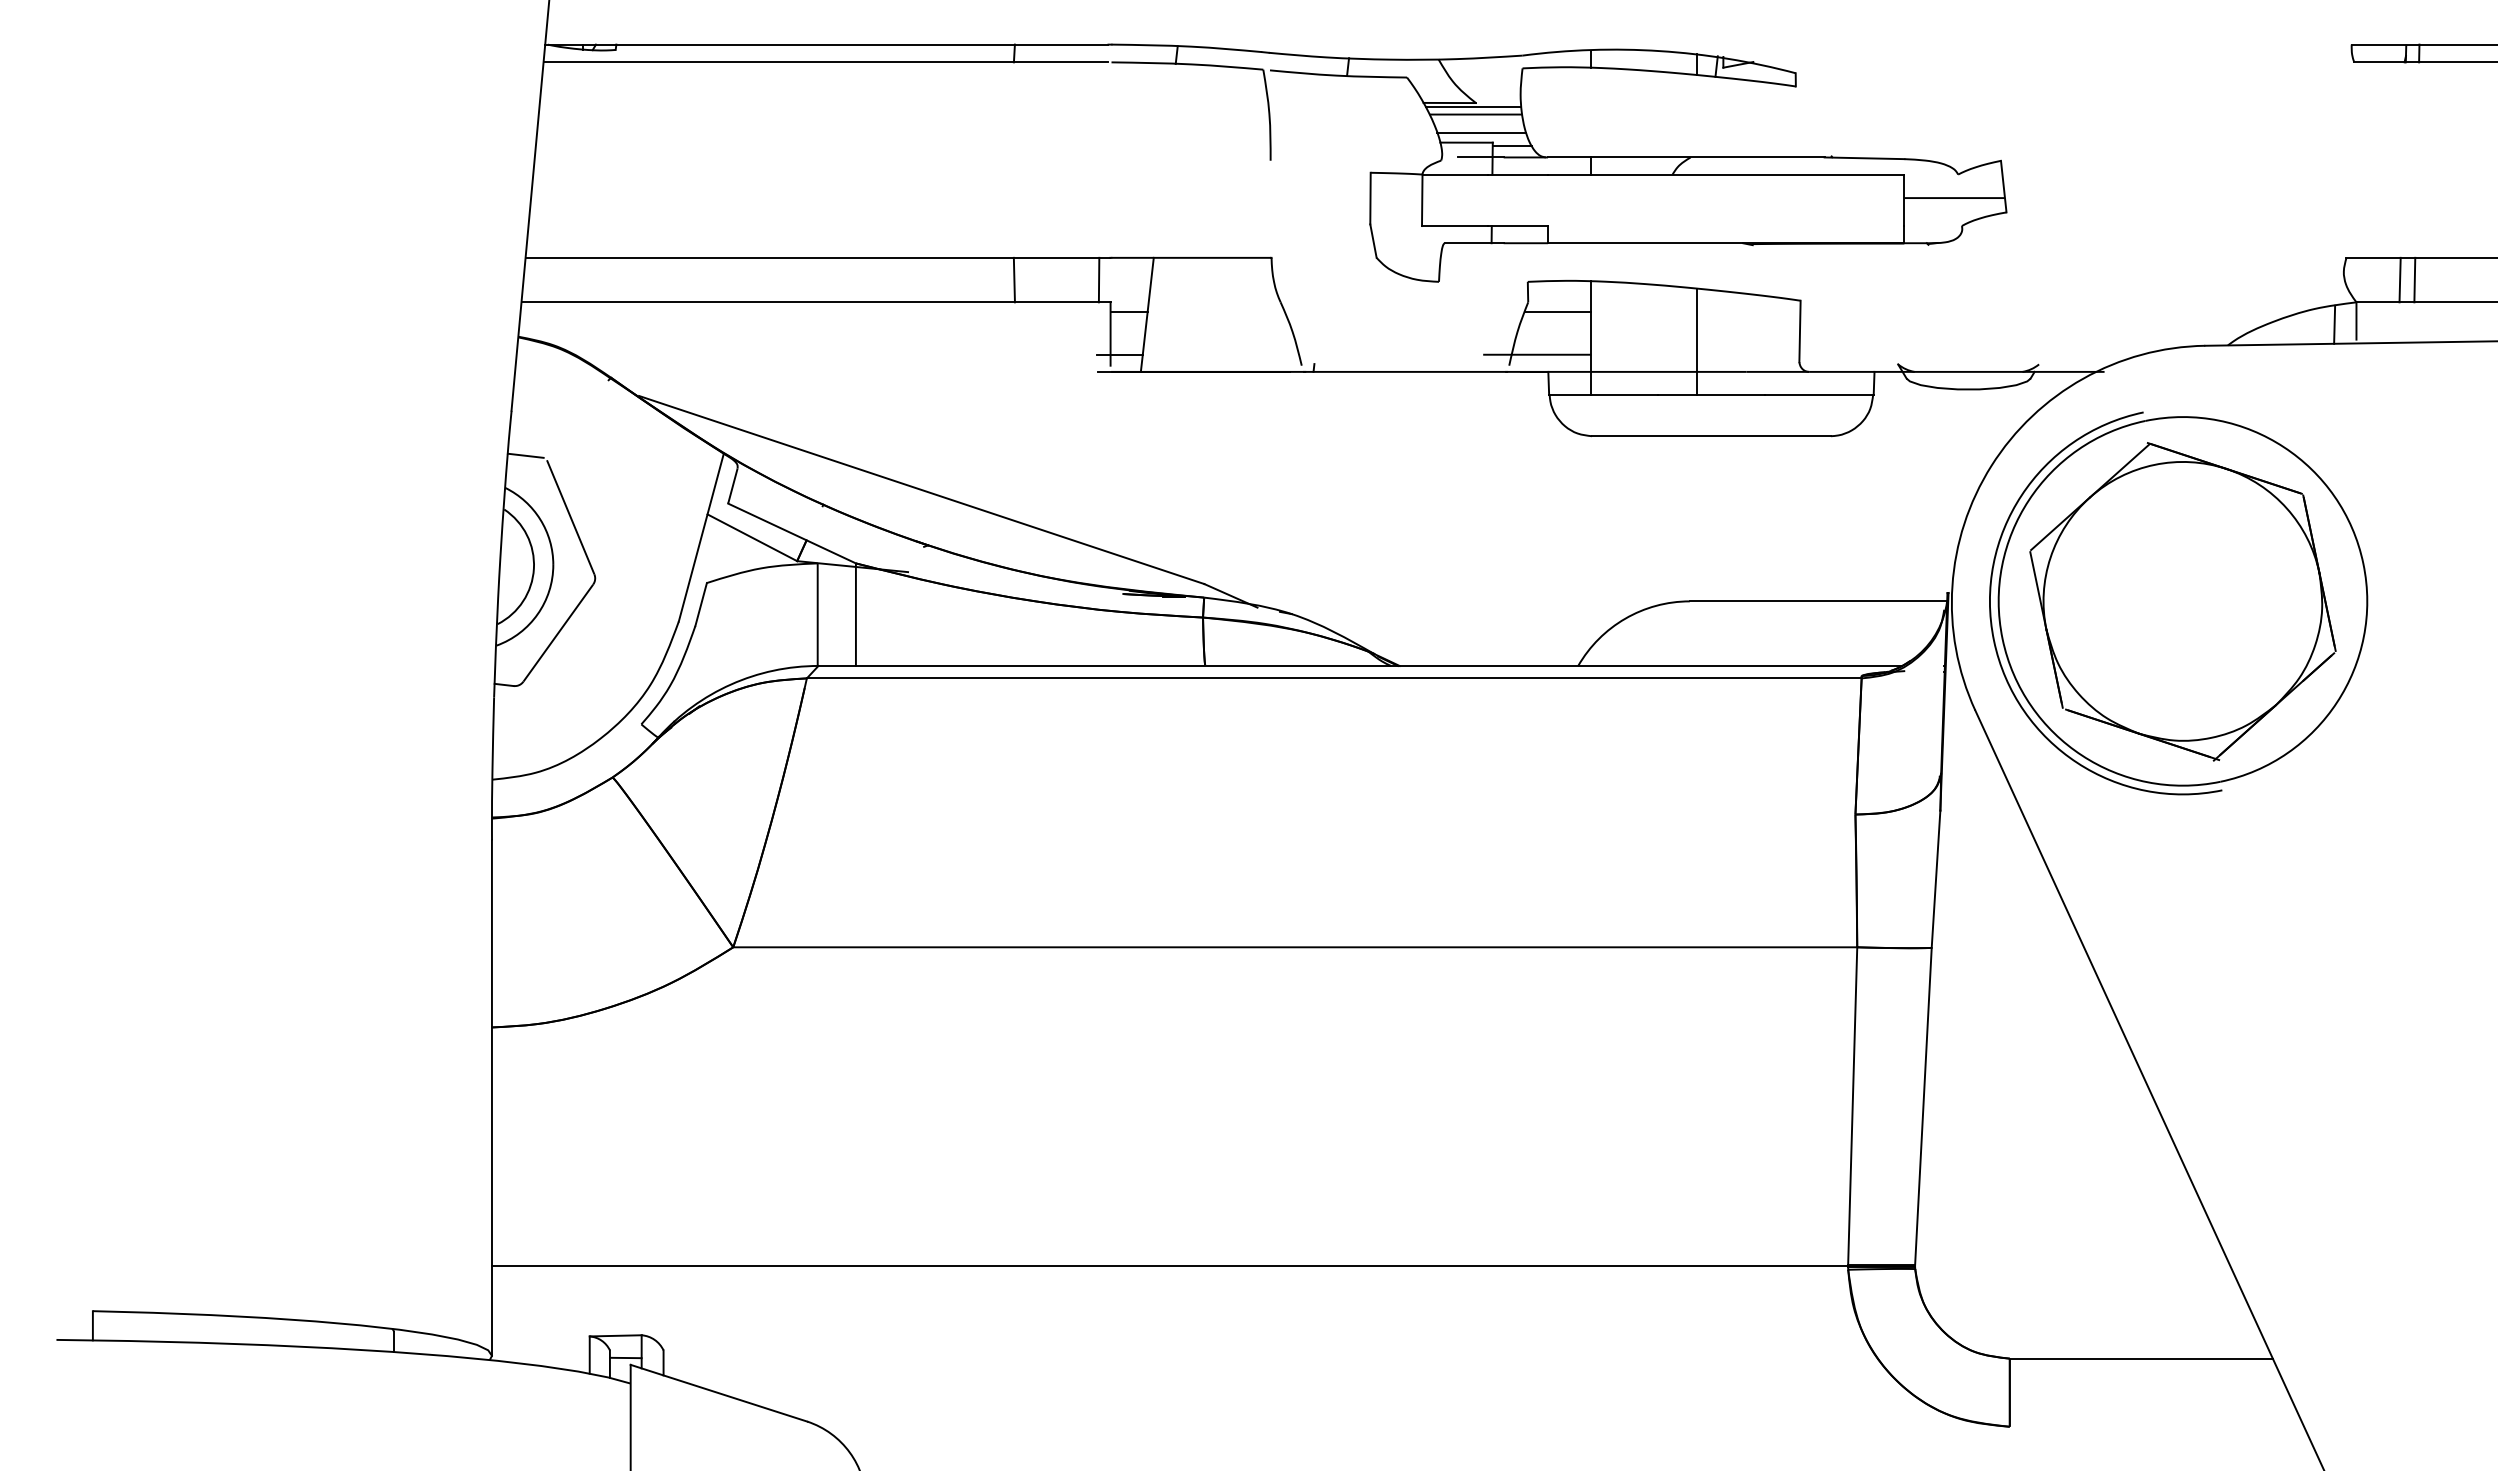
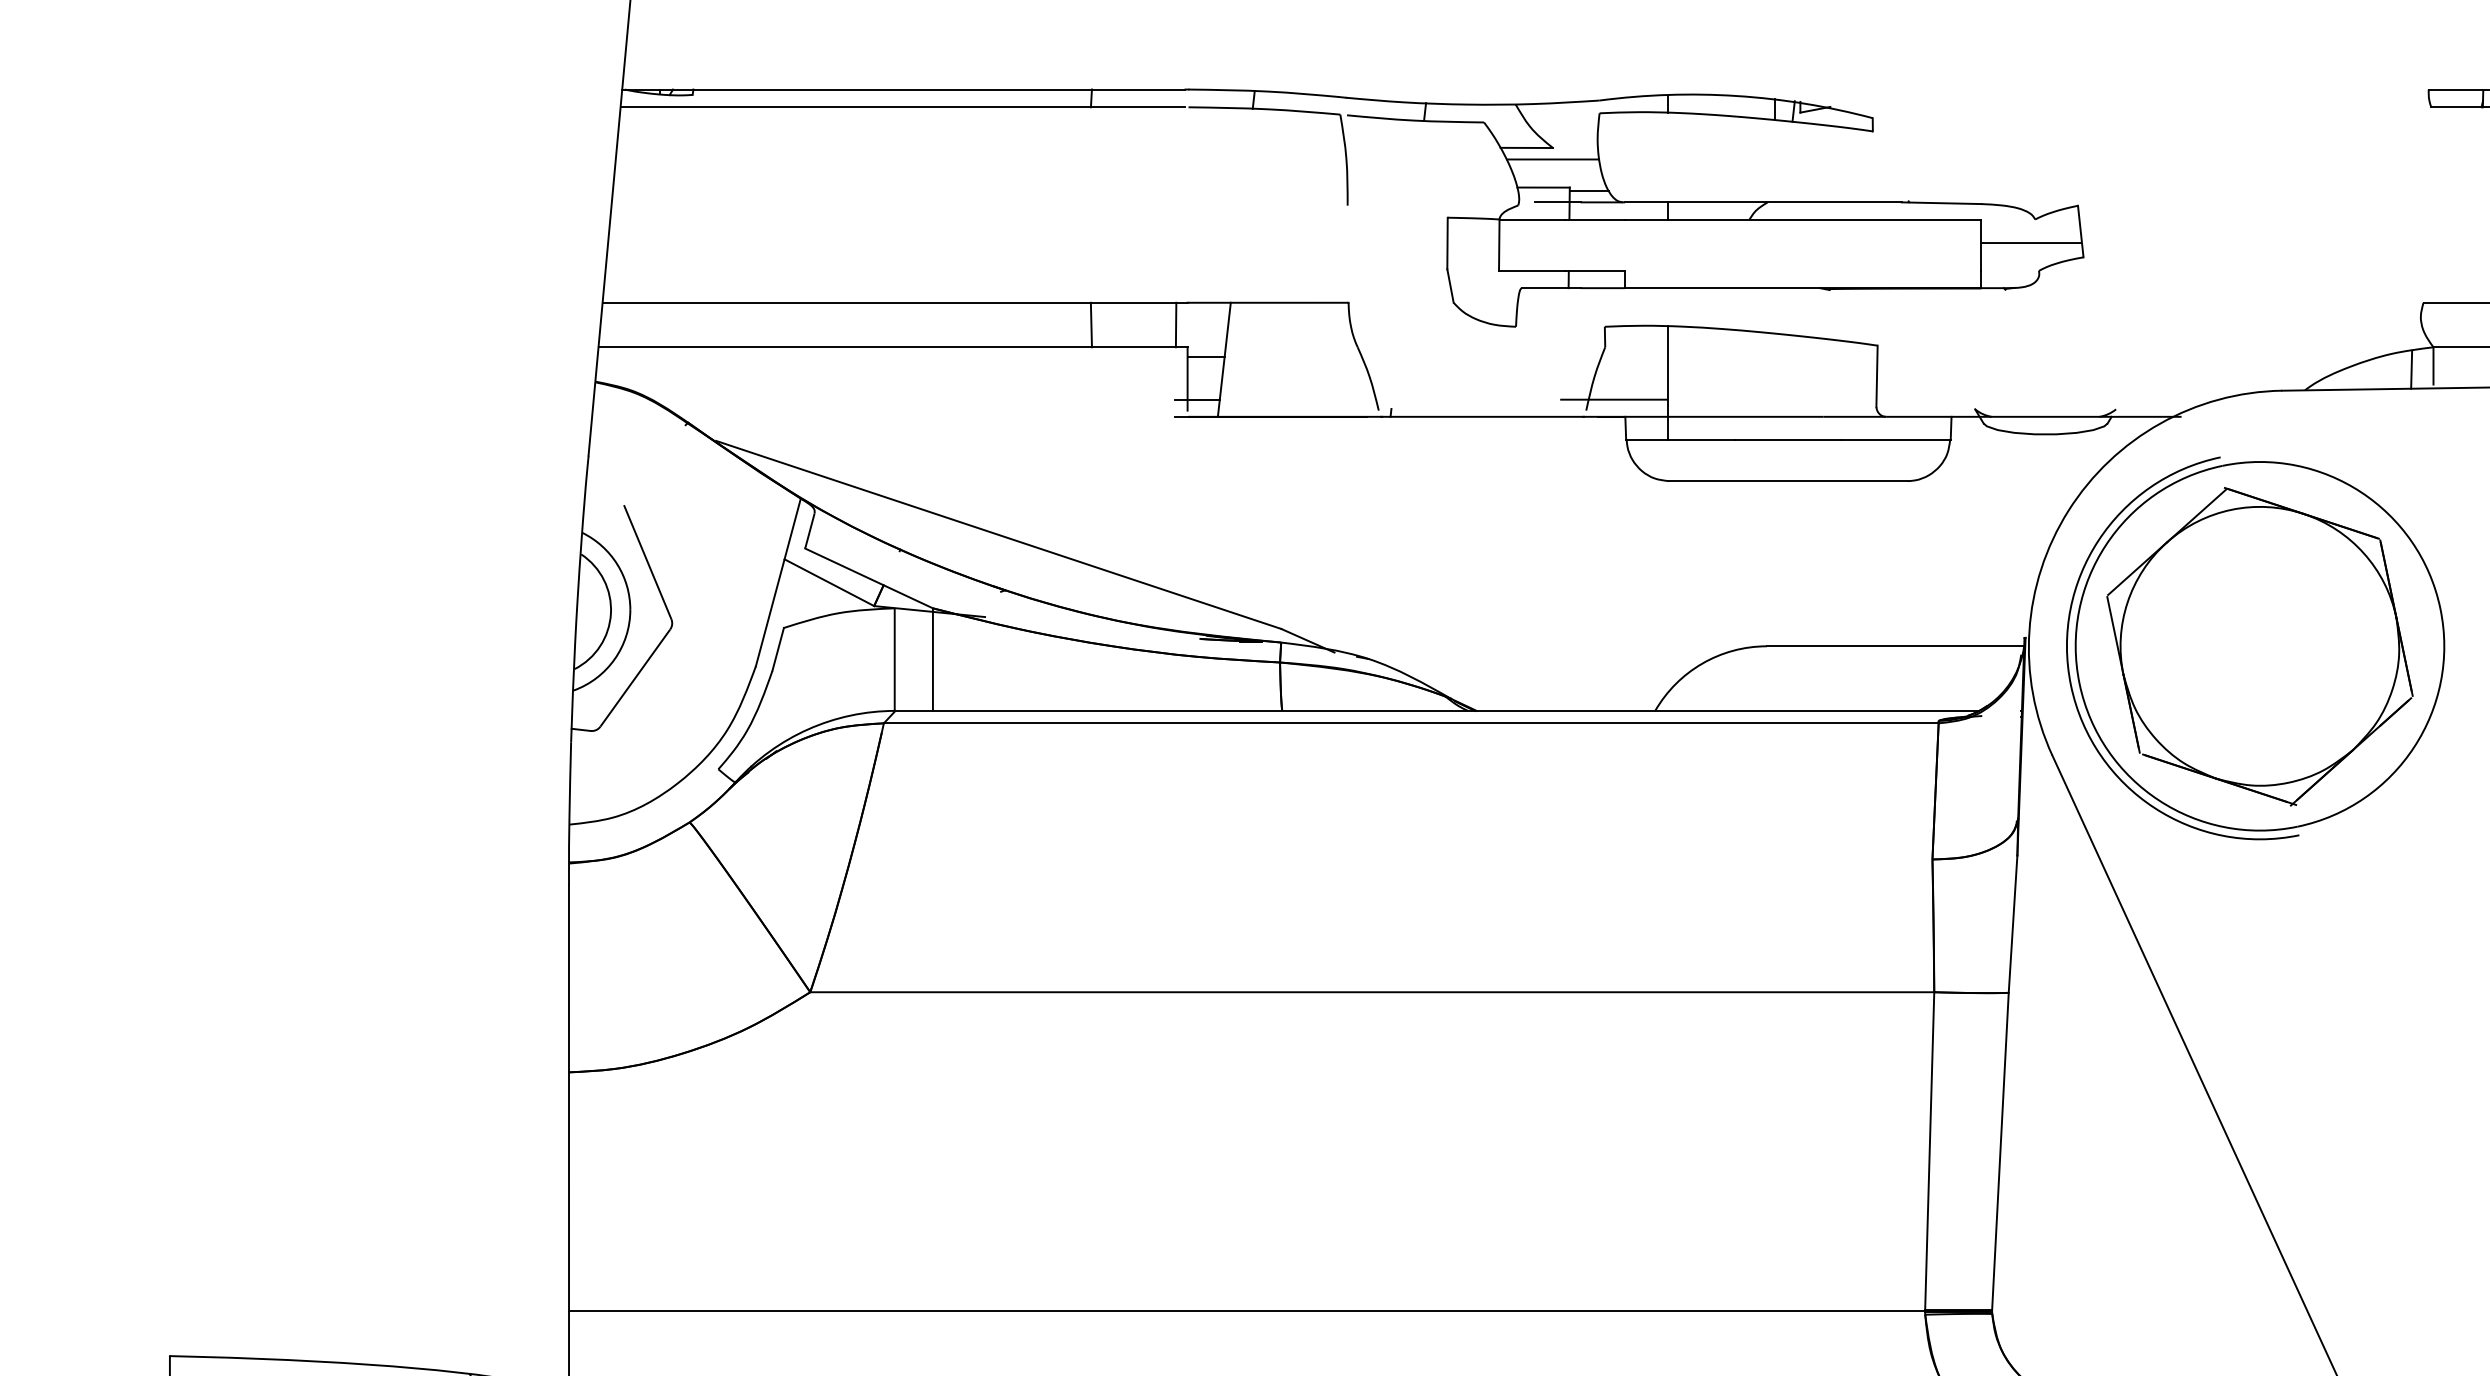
line: (1473, 107) -> (1550, 152), removed
line: (1481, 133) -> (1558, 178), removed
line: (2399, 279) -> (2476, 324), removed
line: (1557, 311) -> (1634, 356), removed
line: (1697, 341) -> (1774, 386), removed
line: (525, 455) -> (602, 500), removed

